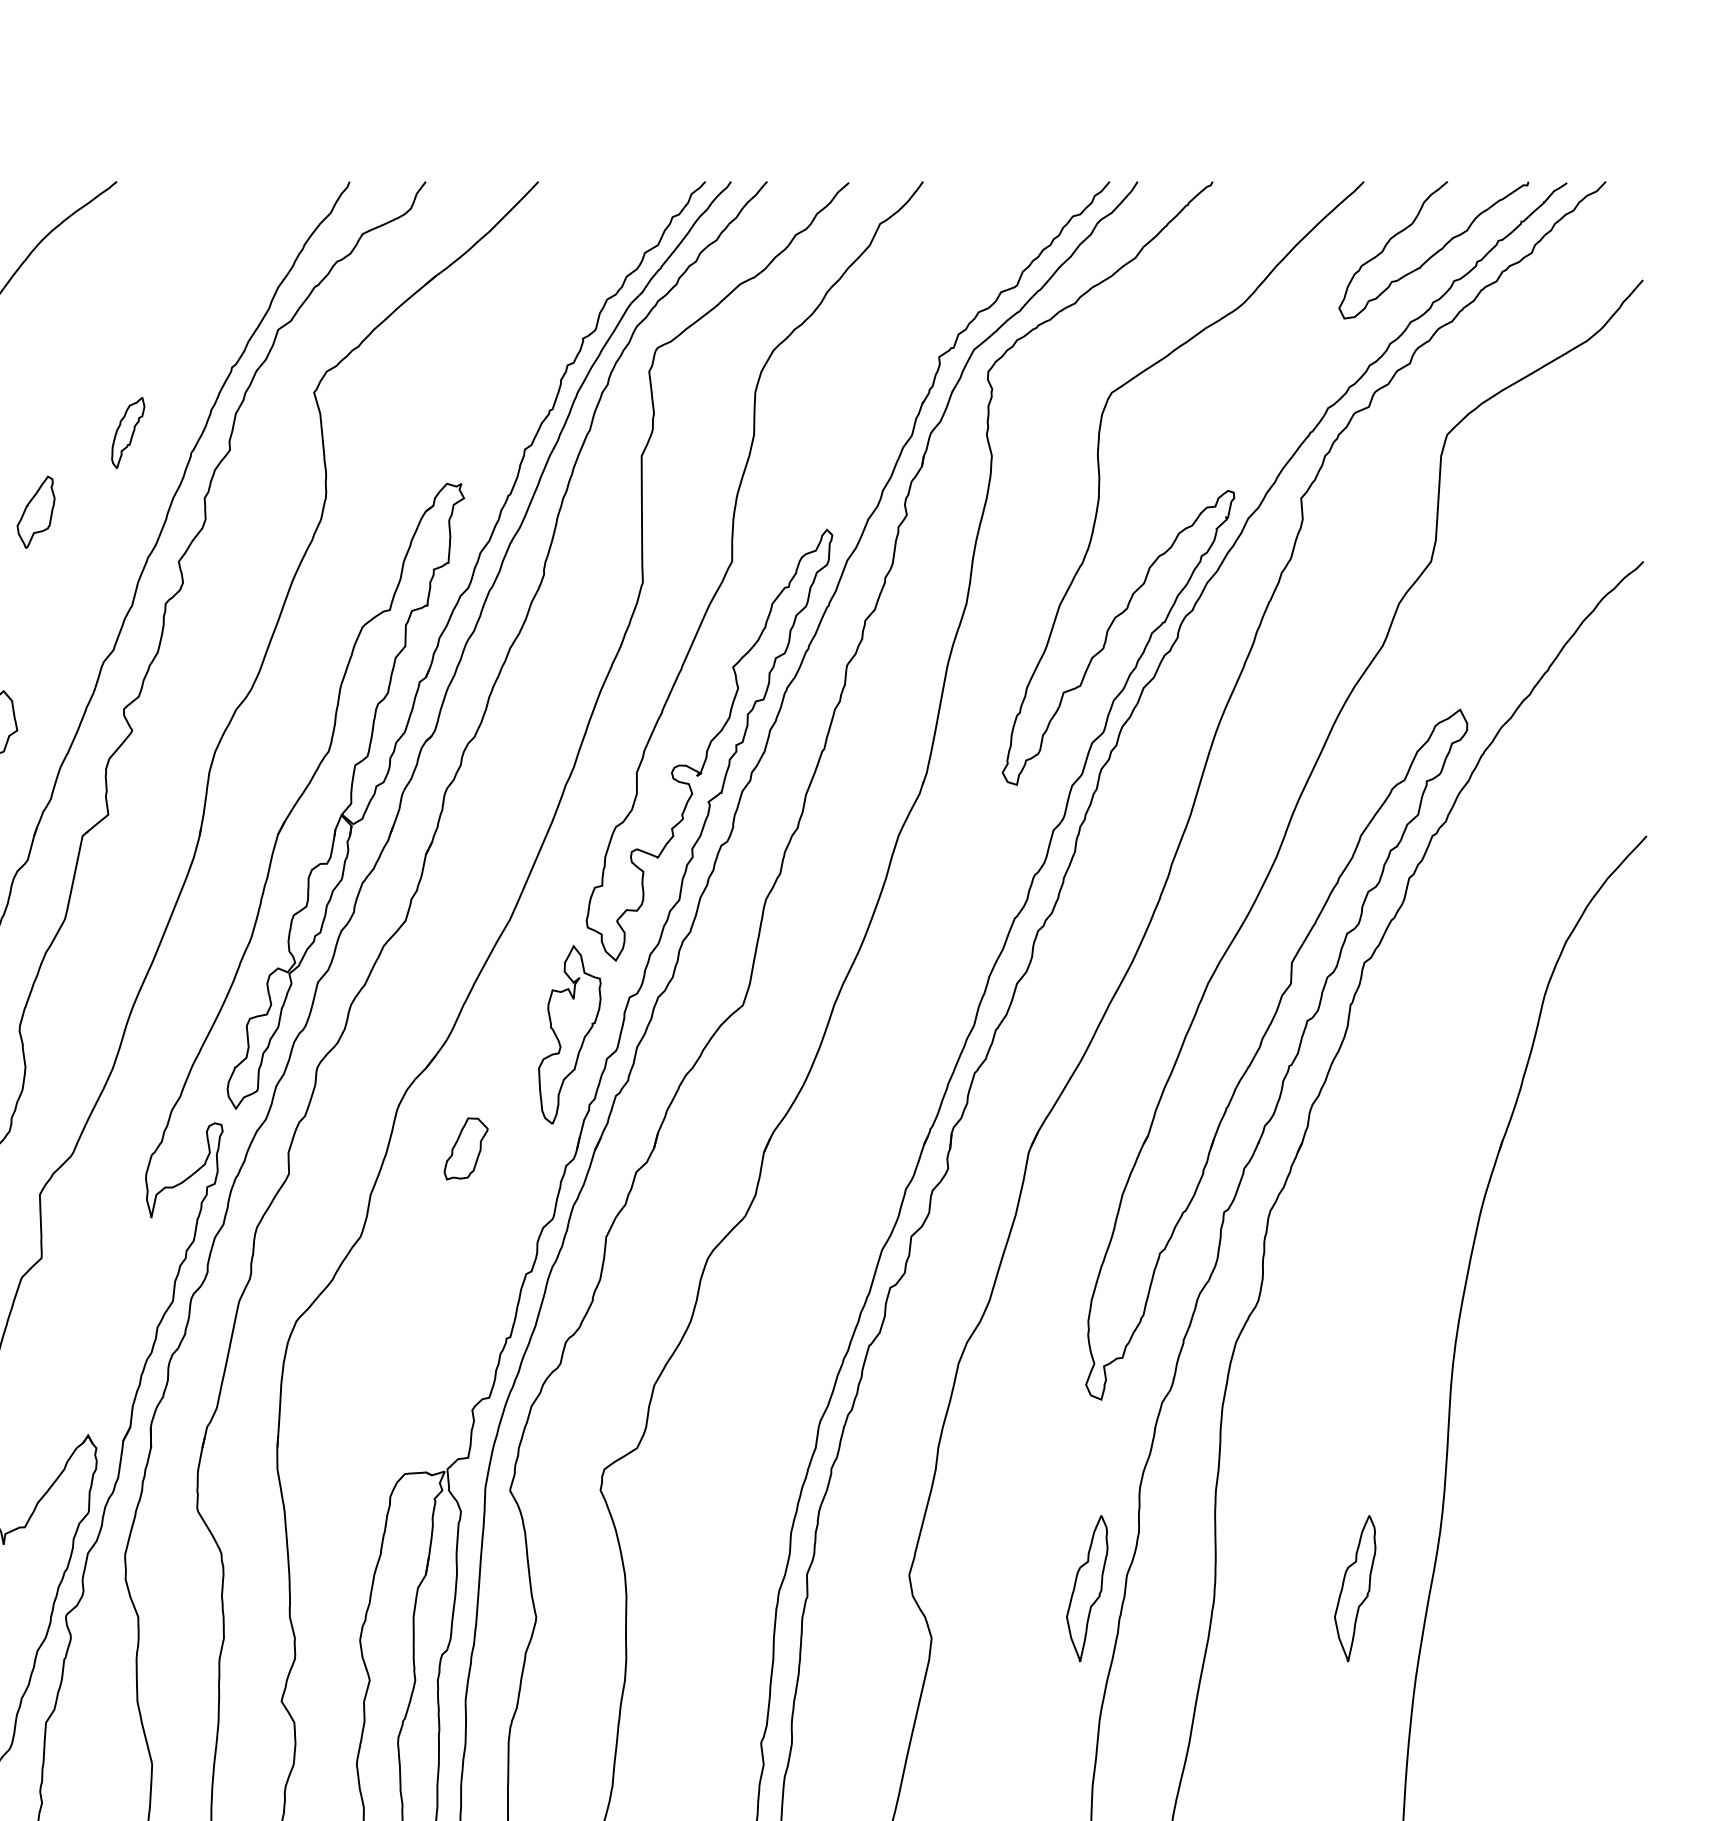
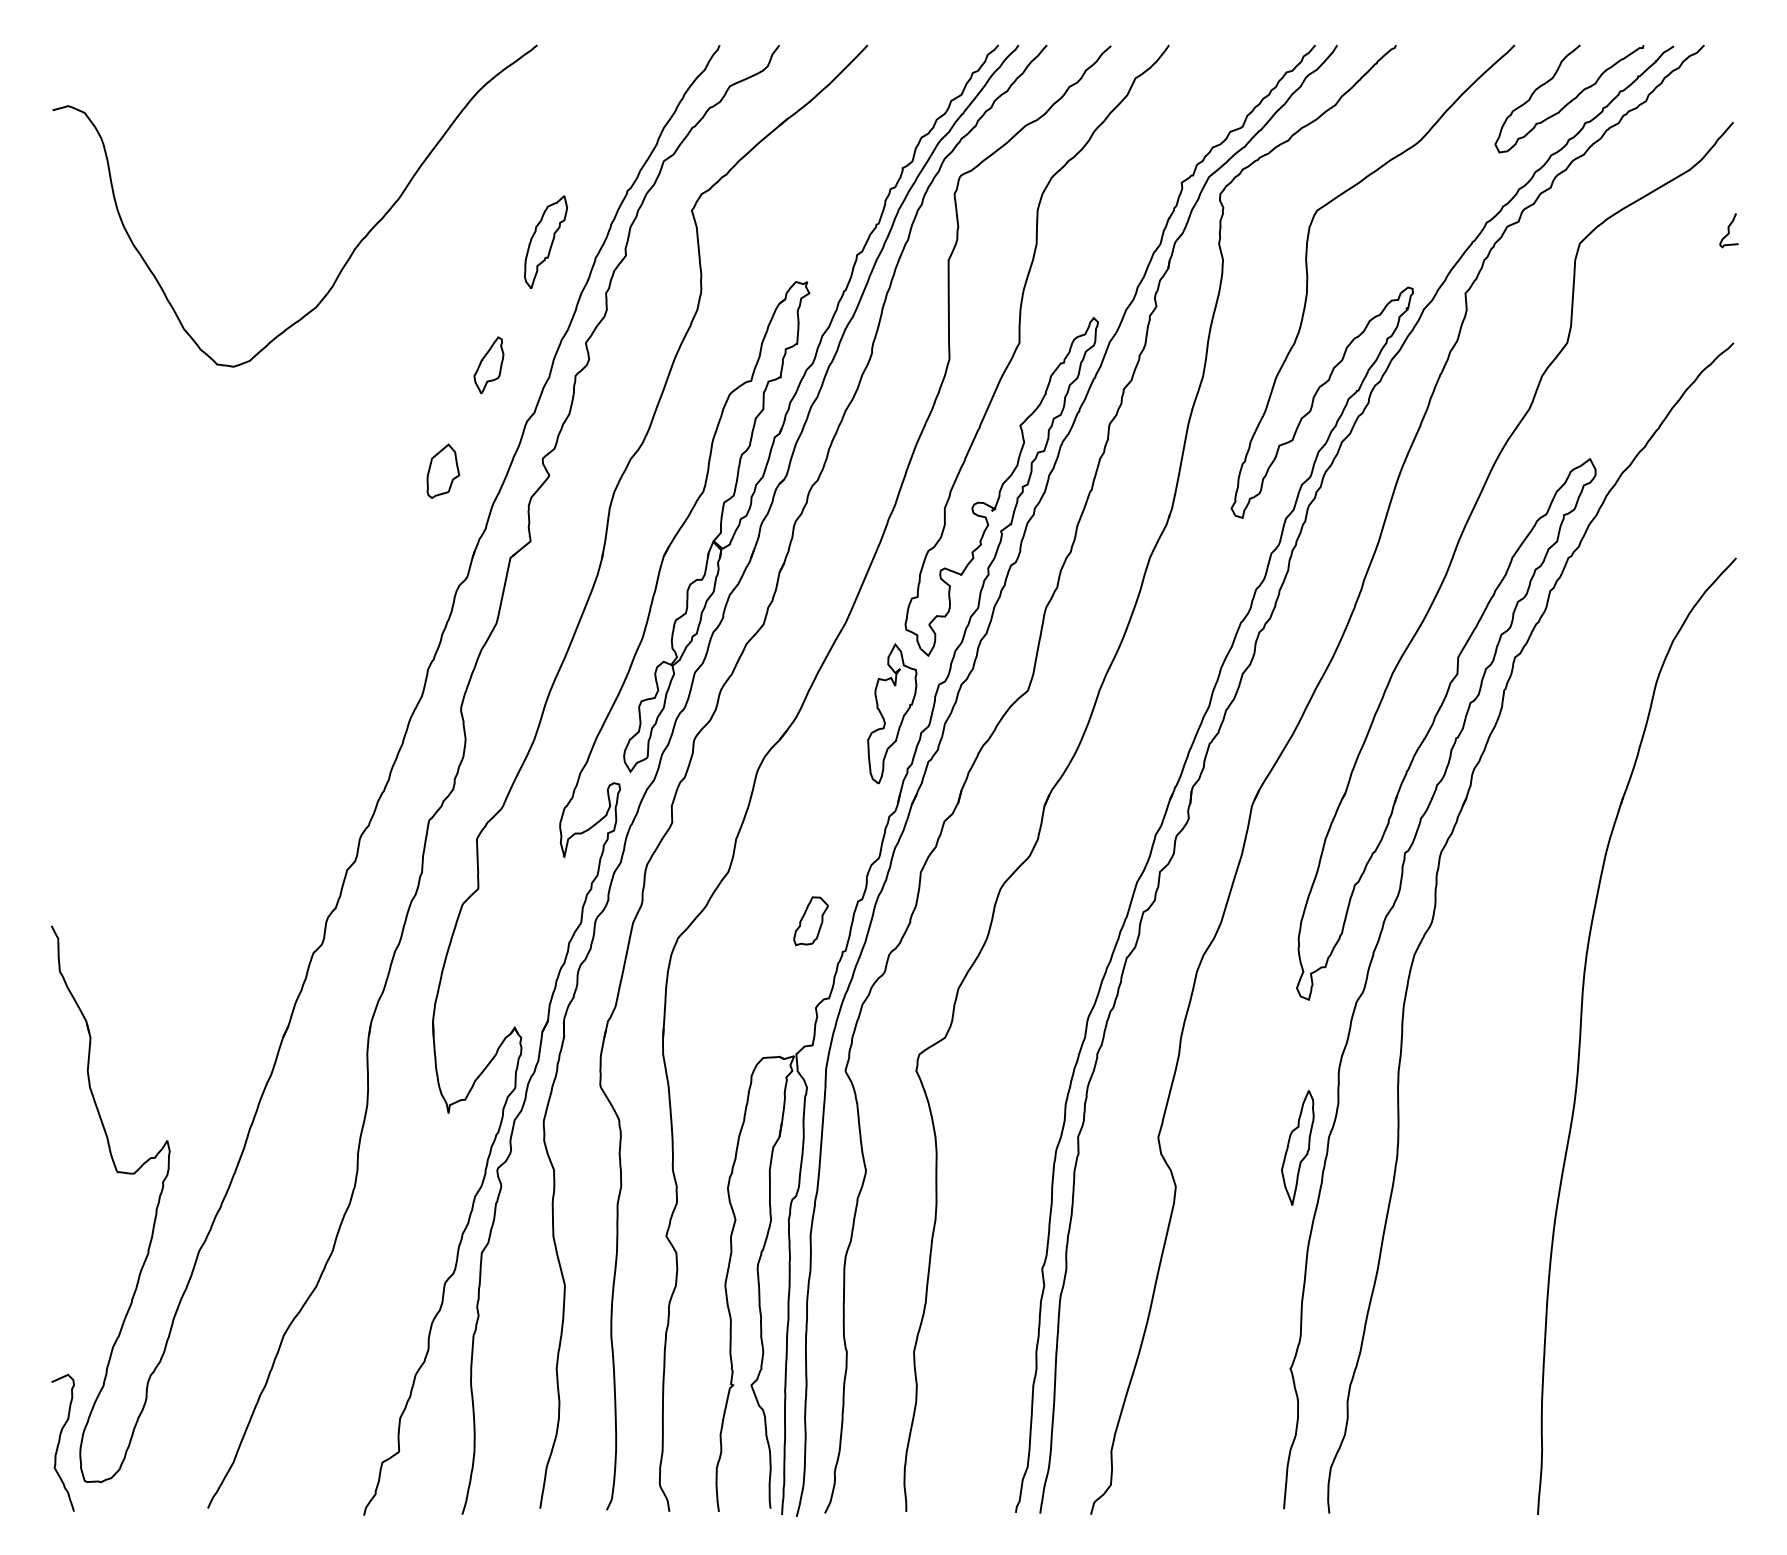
curve: (1636, 418) -> (1728, 230), added
part: (128, 432) -> (546, 241), size x1.67
part: (35, 512) -> (488, 365), moved
part: (465, 1149) -> (810, 921), moved
part: (1354, 1588) -> (1507, 1147), removed

